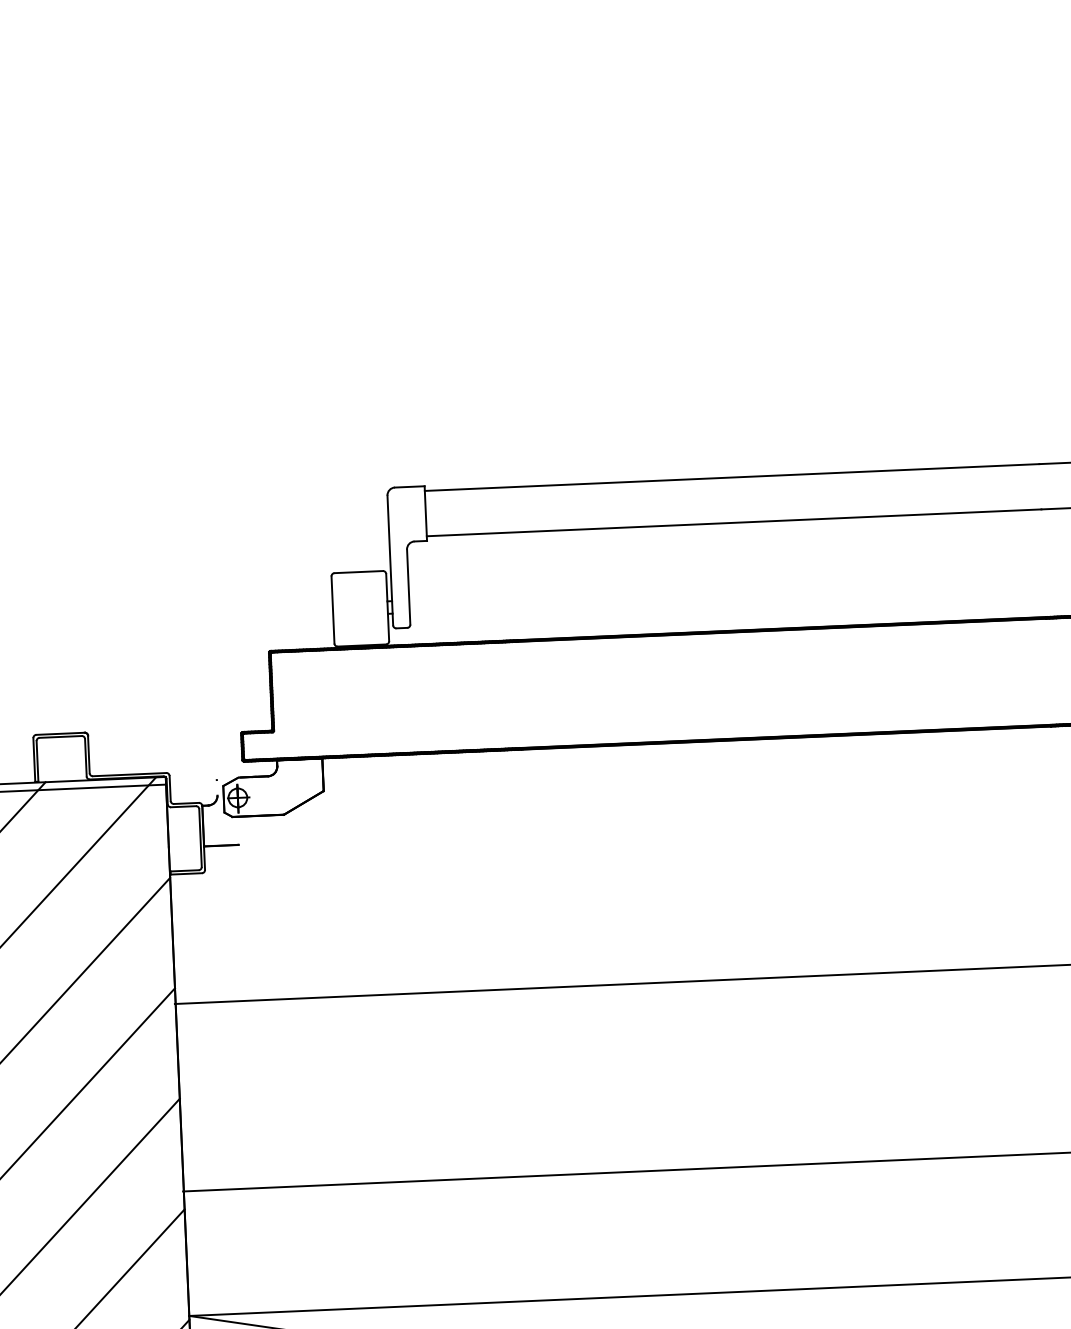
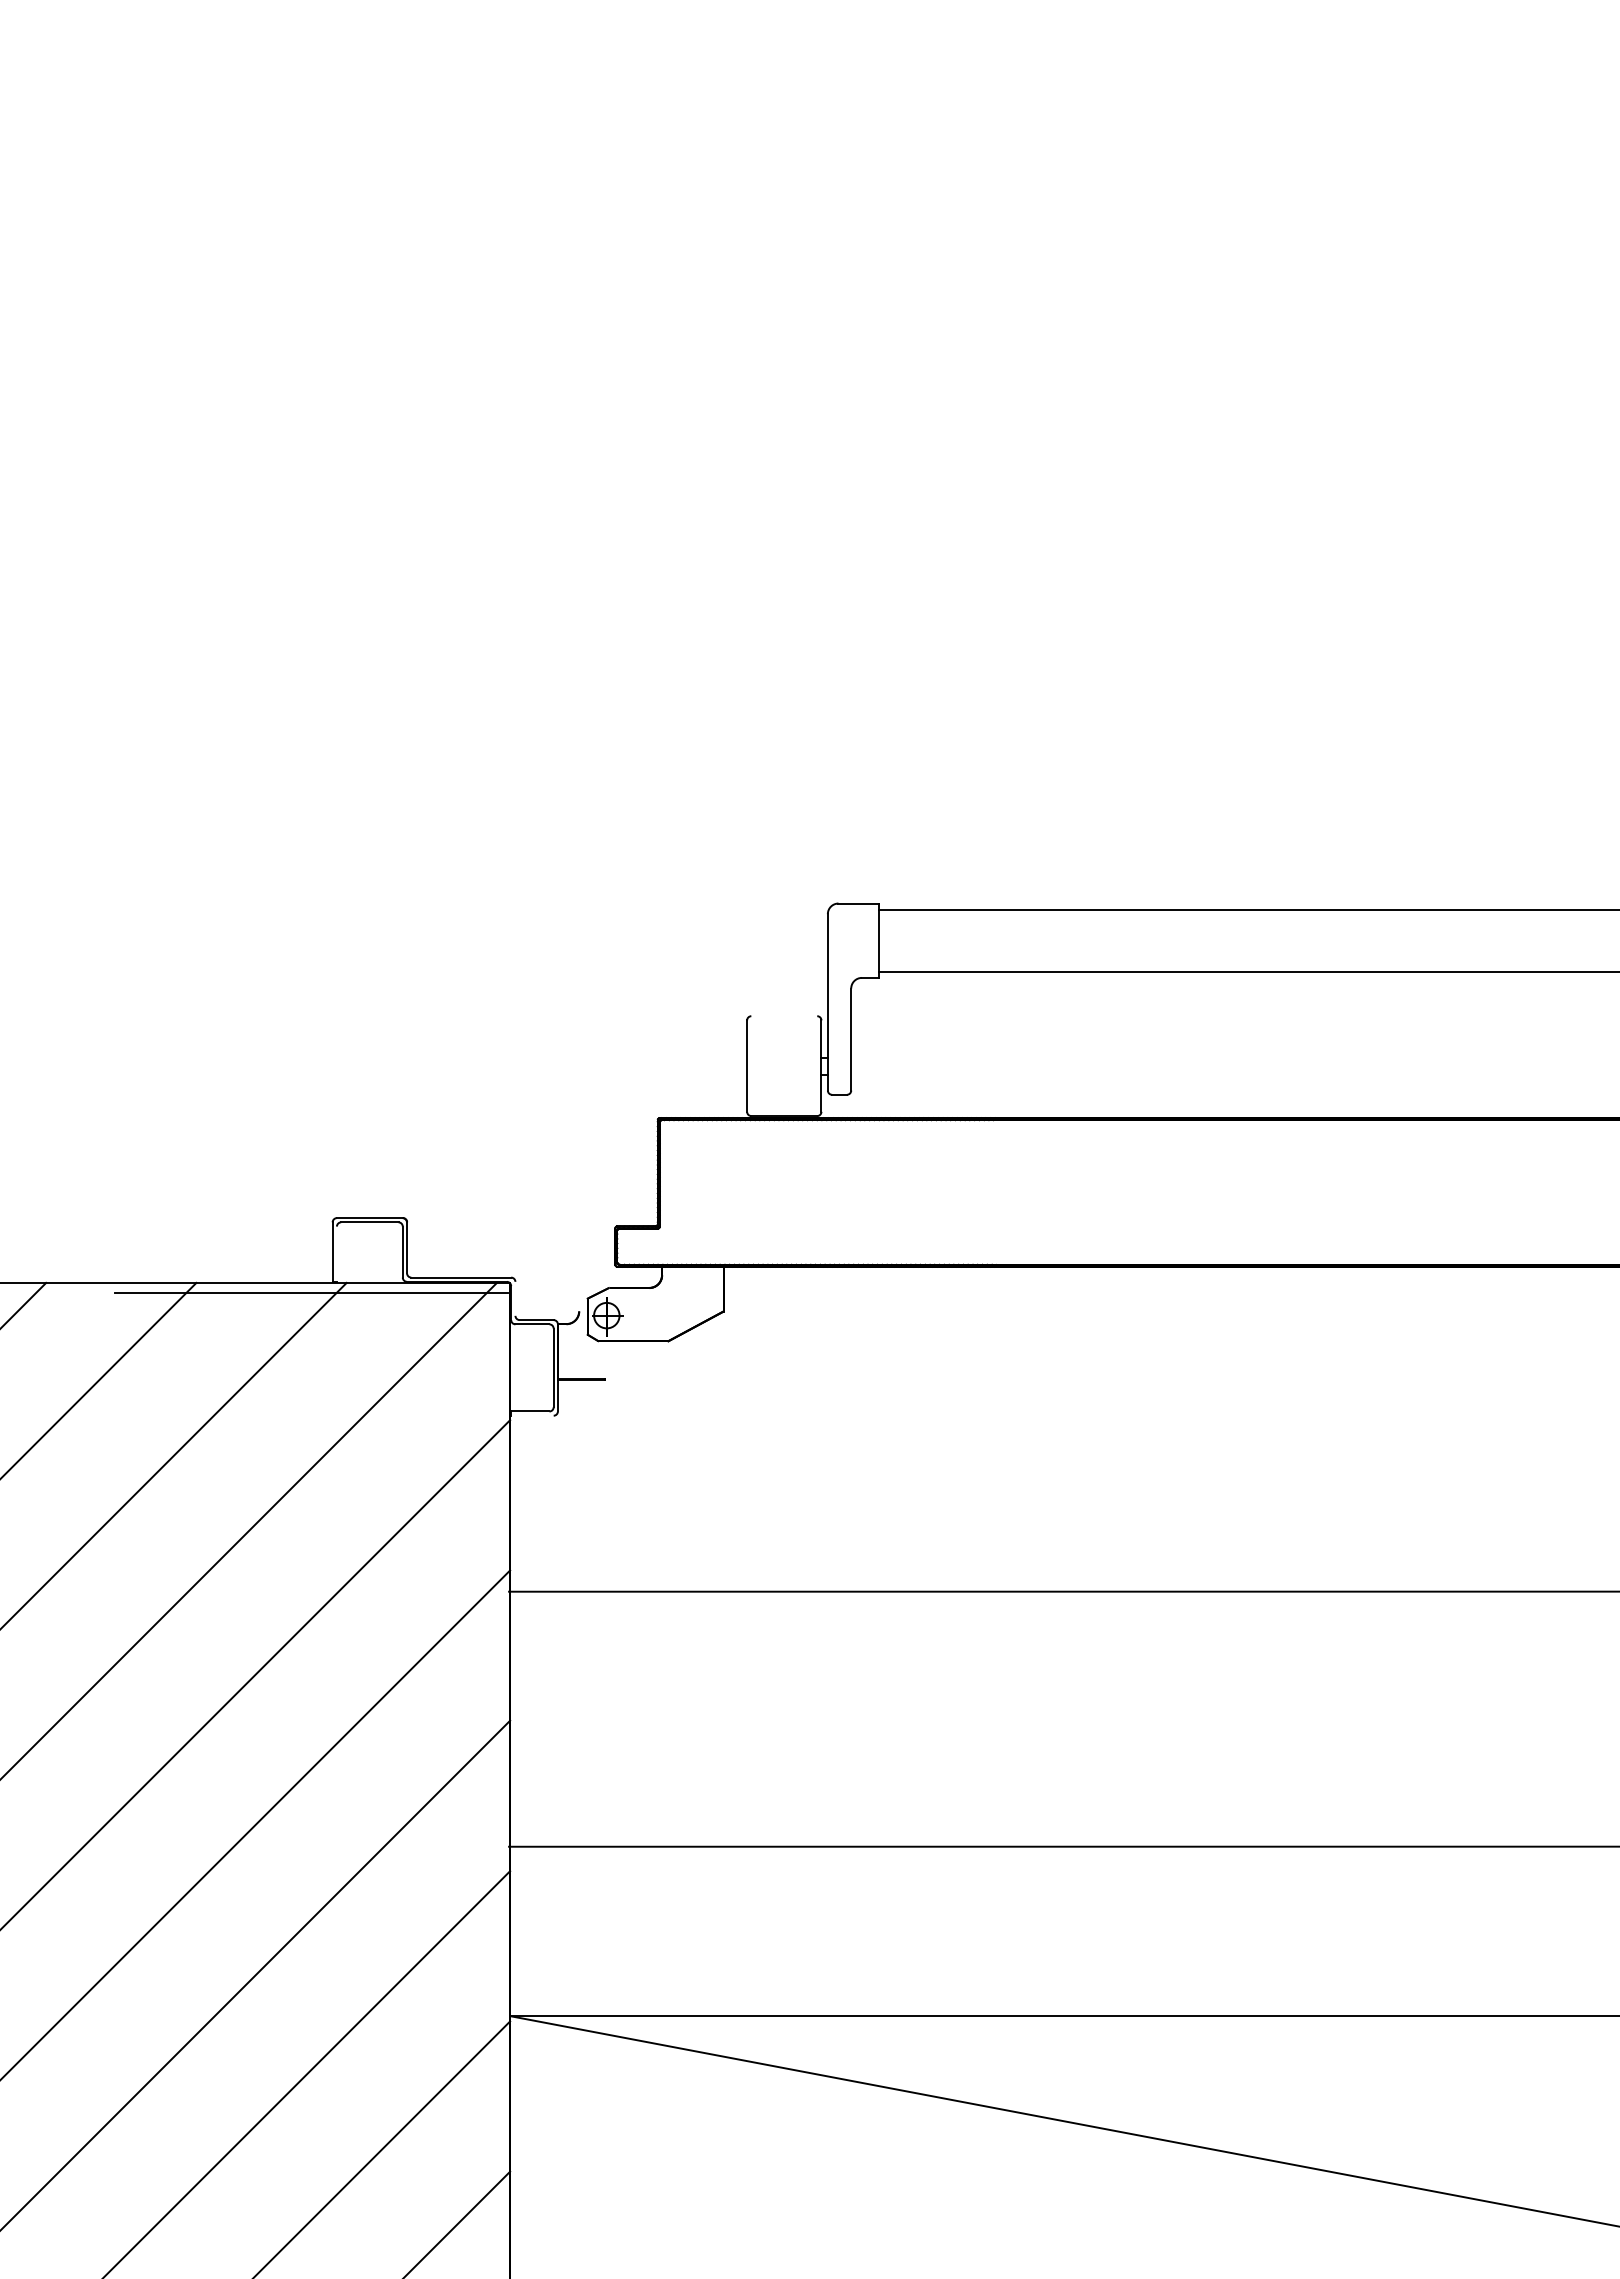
line: (358, 572) -> (784, 1016), removed
line: (37, 760) -> (336, 1253), removed
line: (170, 788) -> (515, 1298), removed
line: (186, 873) -> (532, 1415), removed

